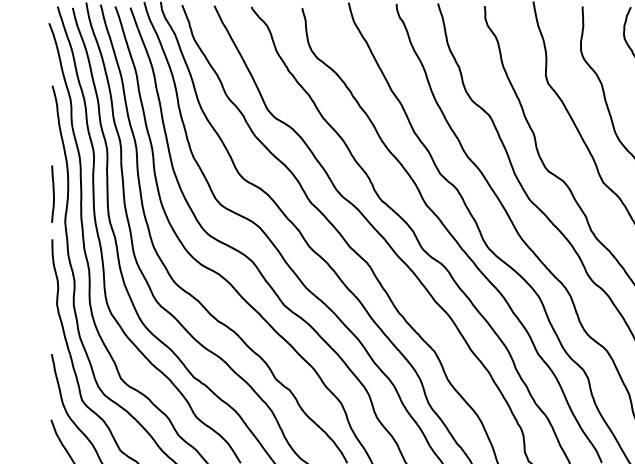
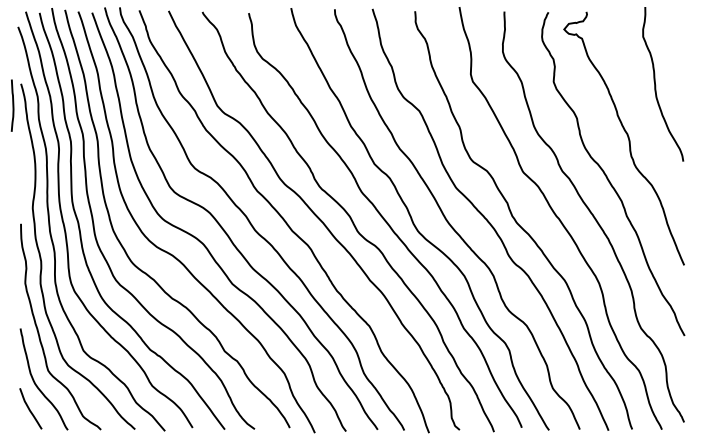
curve: (52, 193) -> (12, 105), moved

